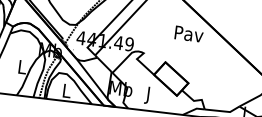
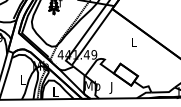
text: (188, 33) -> (133, 42), Pav -> L

